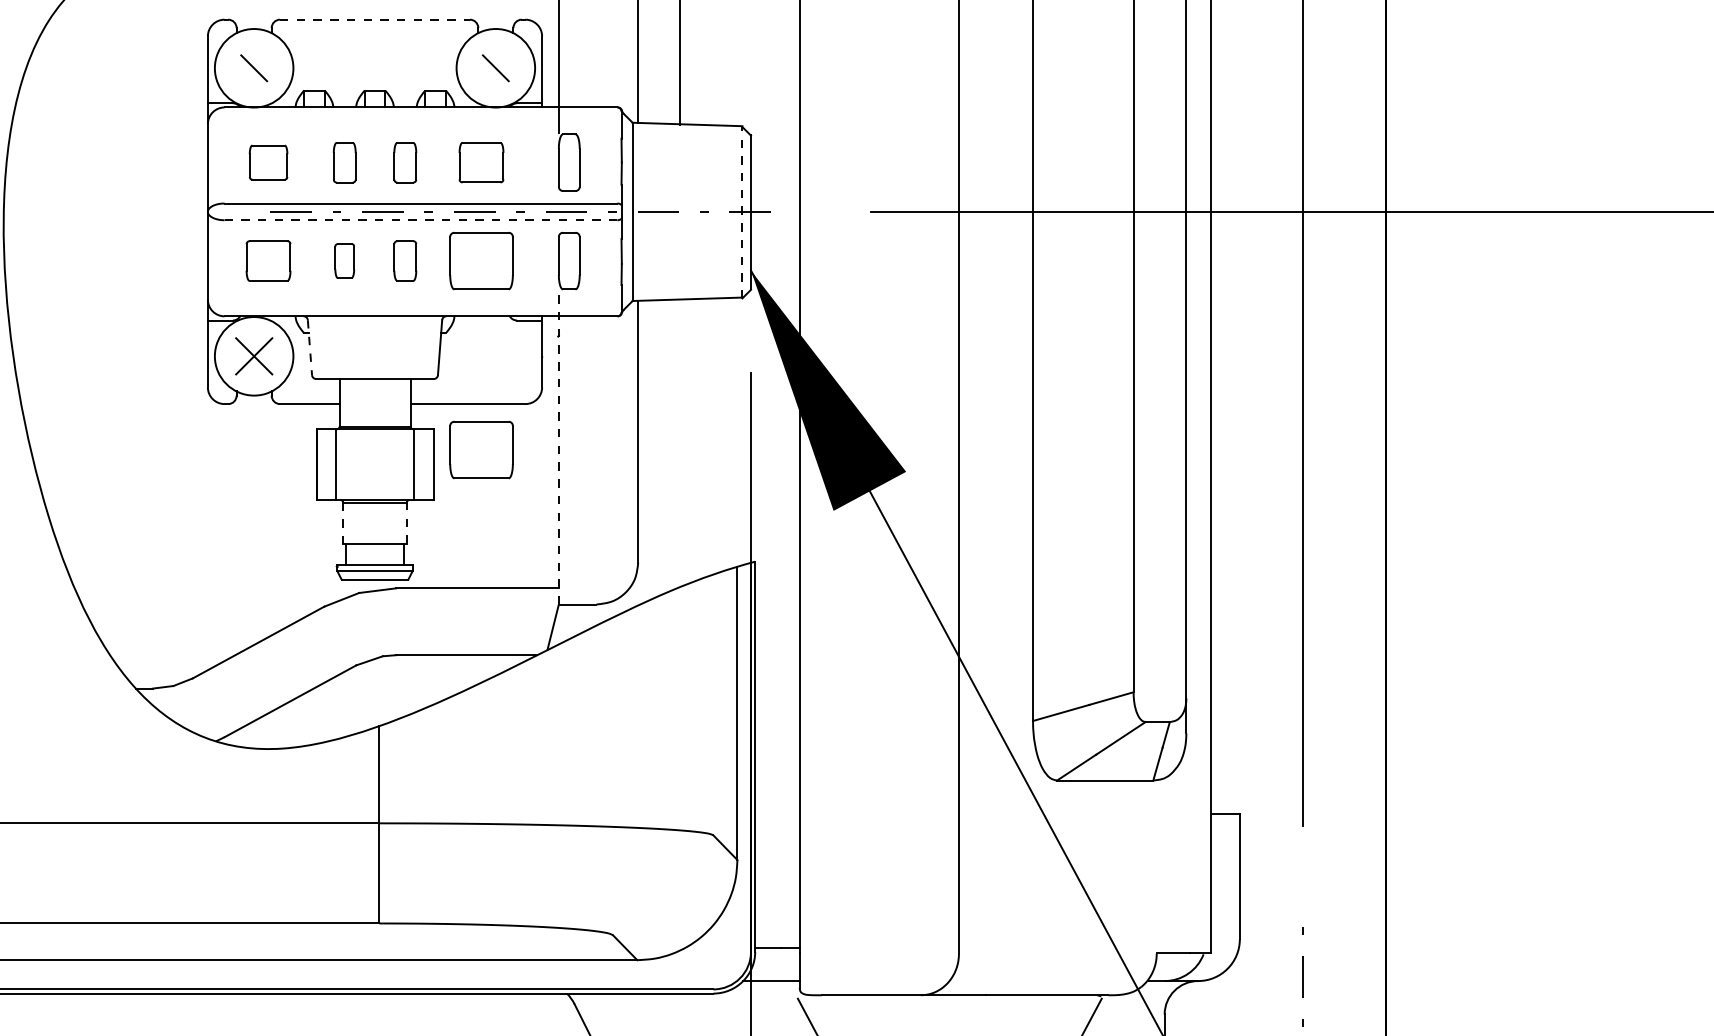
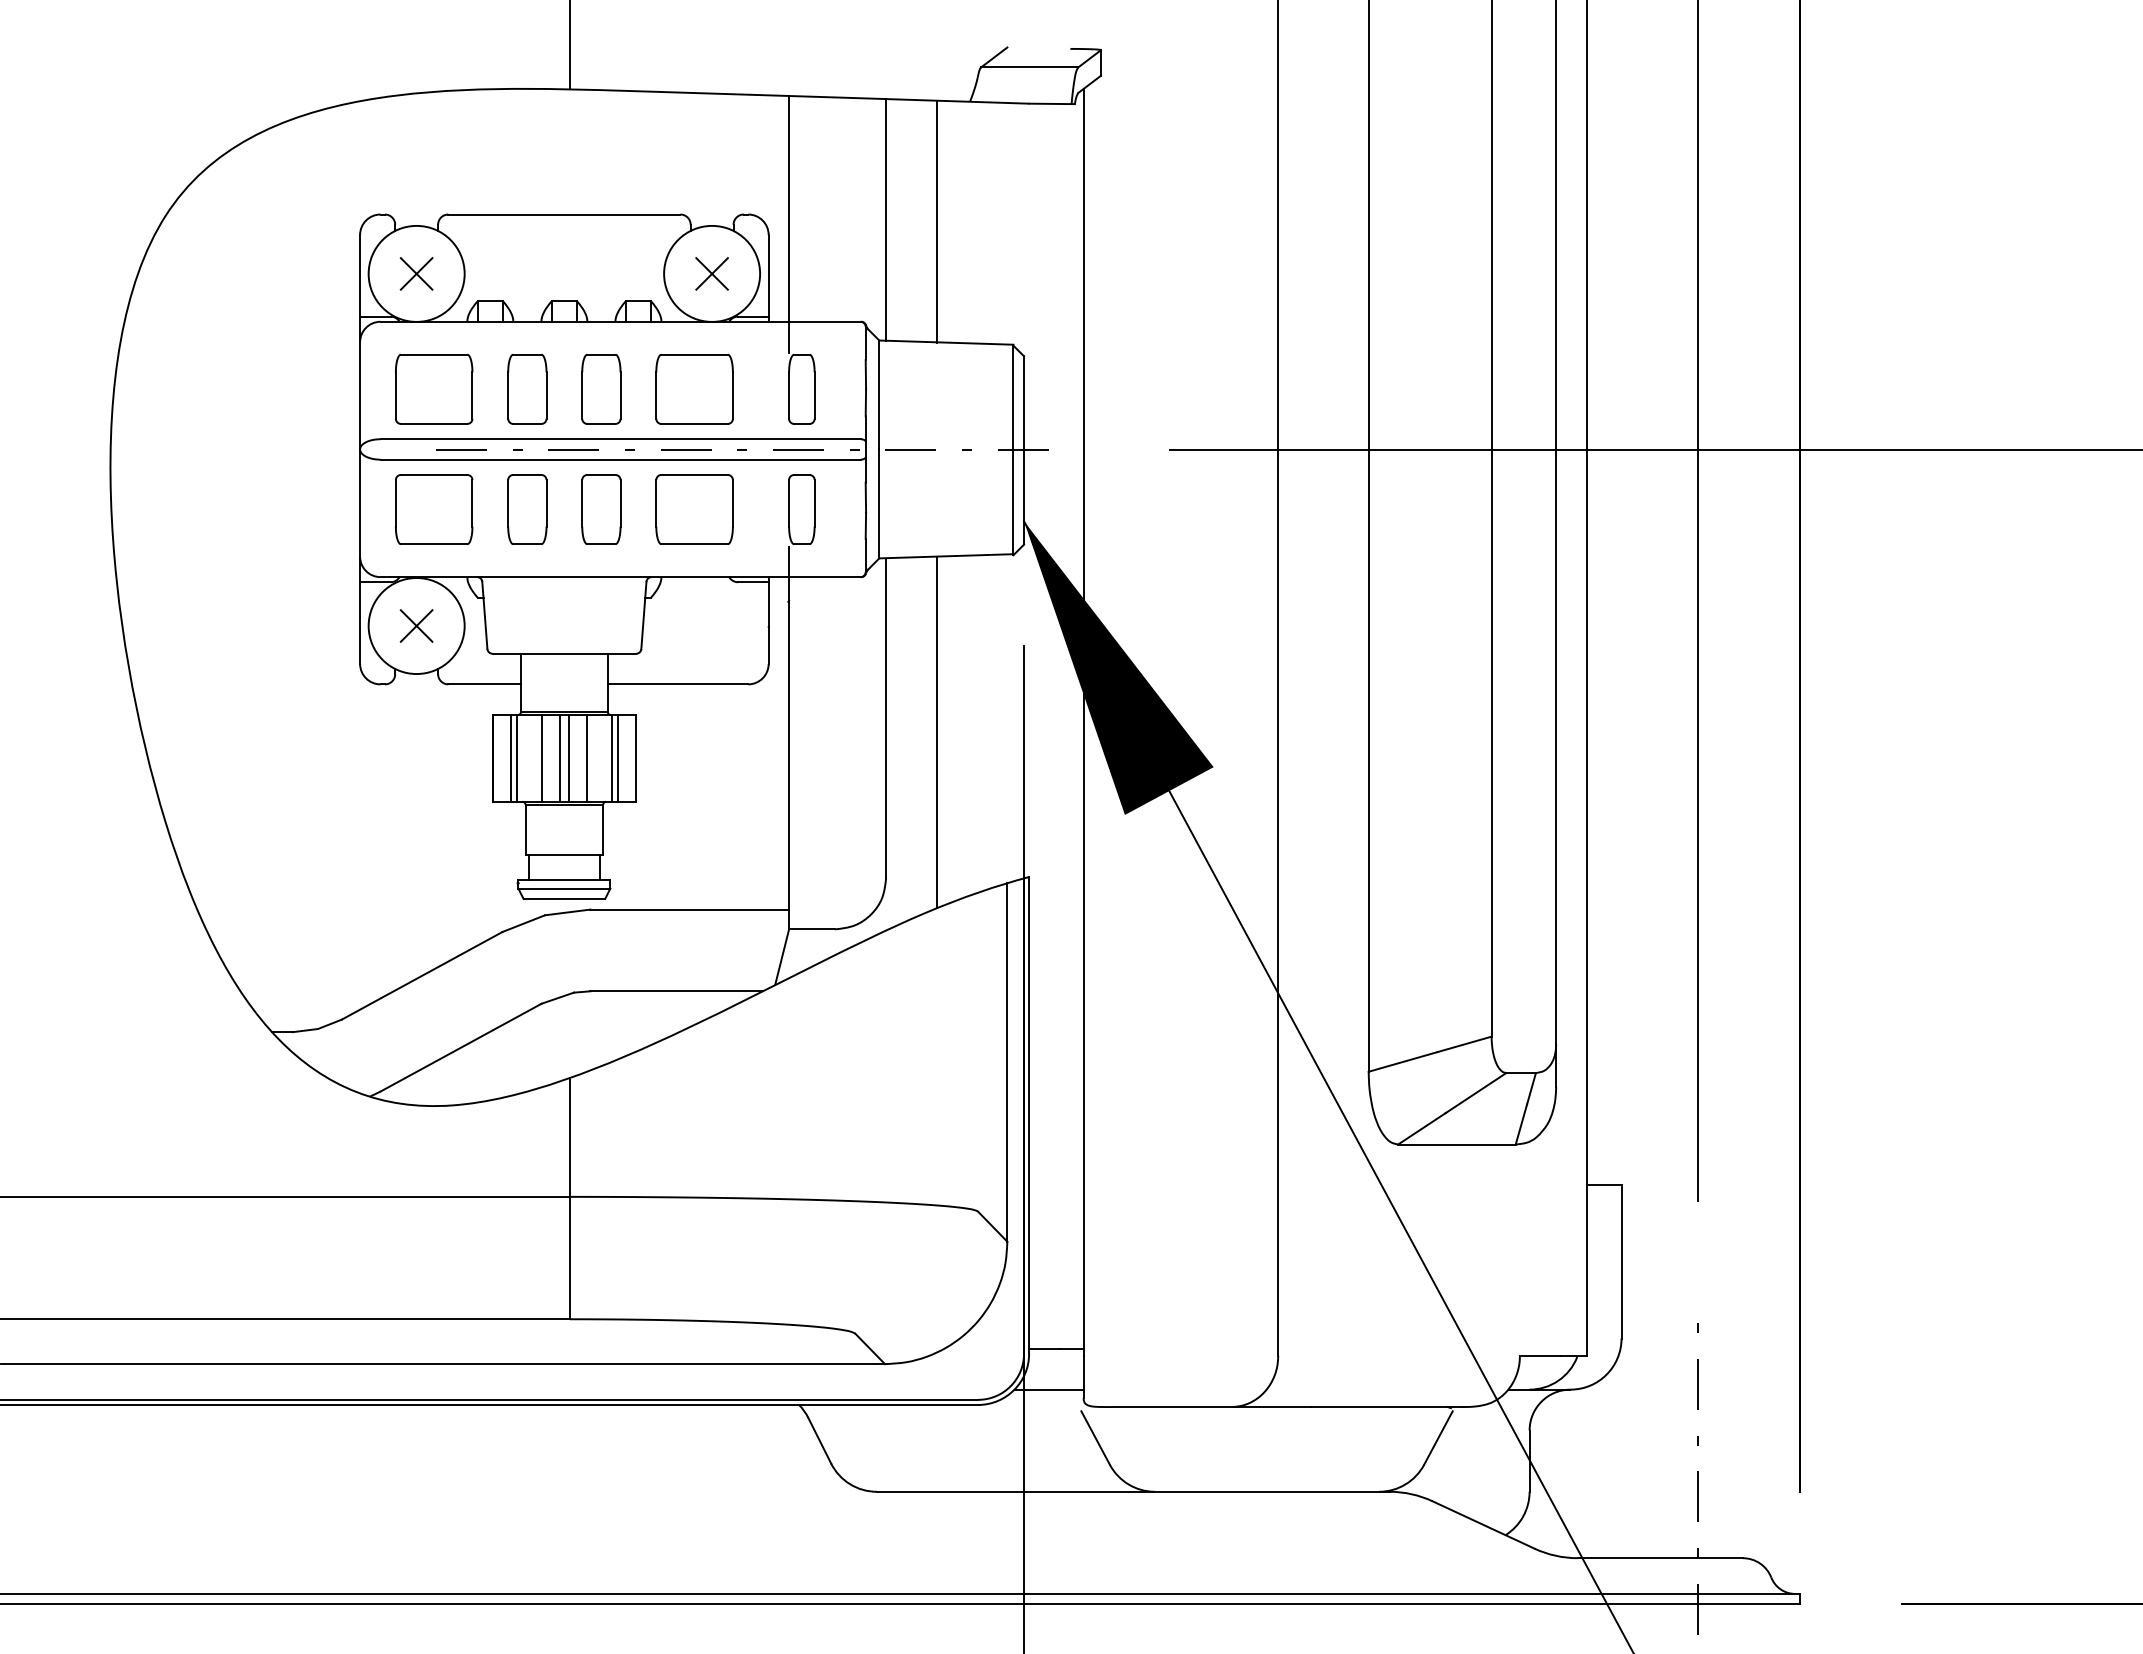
line: (375, 19) -> (564, 214), dashed -> solid
line: (254, 67) -> (416, 273), added
line: (495, 67) -> (711, 273), added
part: (268, 162) -> (434, 388), size x1.67
part: (344, 162) -> (527, 389), size x1.43
part: (405, 162) -> (601, 389), size x1.43
part: (481, 162) -> (694, 388), size x1.43
line: (742, 212) -> (1013, 450), dashed -> solid
line: (420, 220) -> (620, 459), dashed -> solid
part: (268, 261) -> (434, 509), size x1.43
part: (344, 261) -> (527, 509), size x1.67
part: (405, 261) -> (601, 509), size x1.43
line: (309, 347) -> (484, 615), dashed -> solid
part: (254, 355) -> (416, 625), size x0.71
line: (680, 443) -> (937, 732), added
line: (559, 447) -> (789, 737), dashed -> solid
part: (481, 449) -> (694, 740), removed
line: (330, 464) -> (510, 758), added
line: (357, 464) -> (542, 758), added
line: (371, 464) -> (559, 758), added
line: (378, 464) -> (568, 758), added
line: (393, 464) -> (586, 758), added
line: (419, 464) -> (618, 758), added
line: (407, 522) -> (603, 829), dashed -> solid
line: (343, 523) -> (525, 830), dashed -> solid

